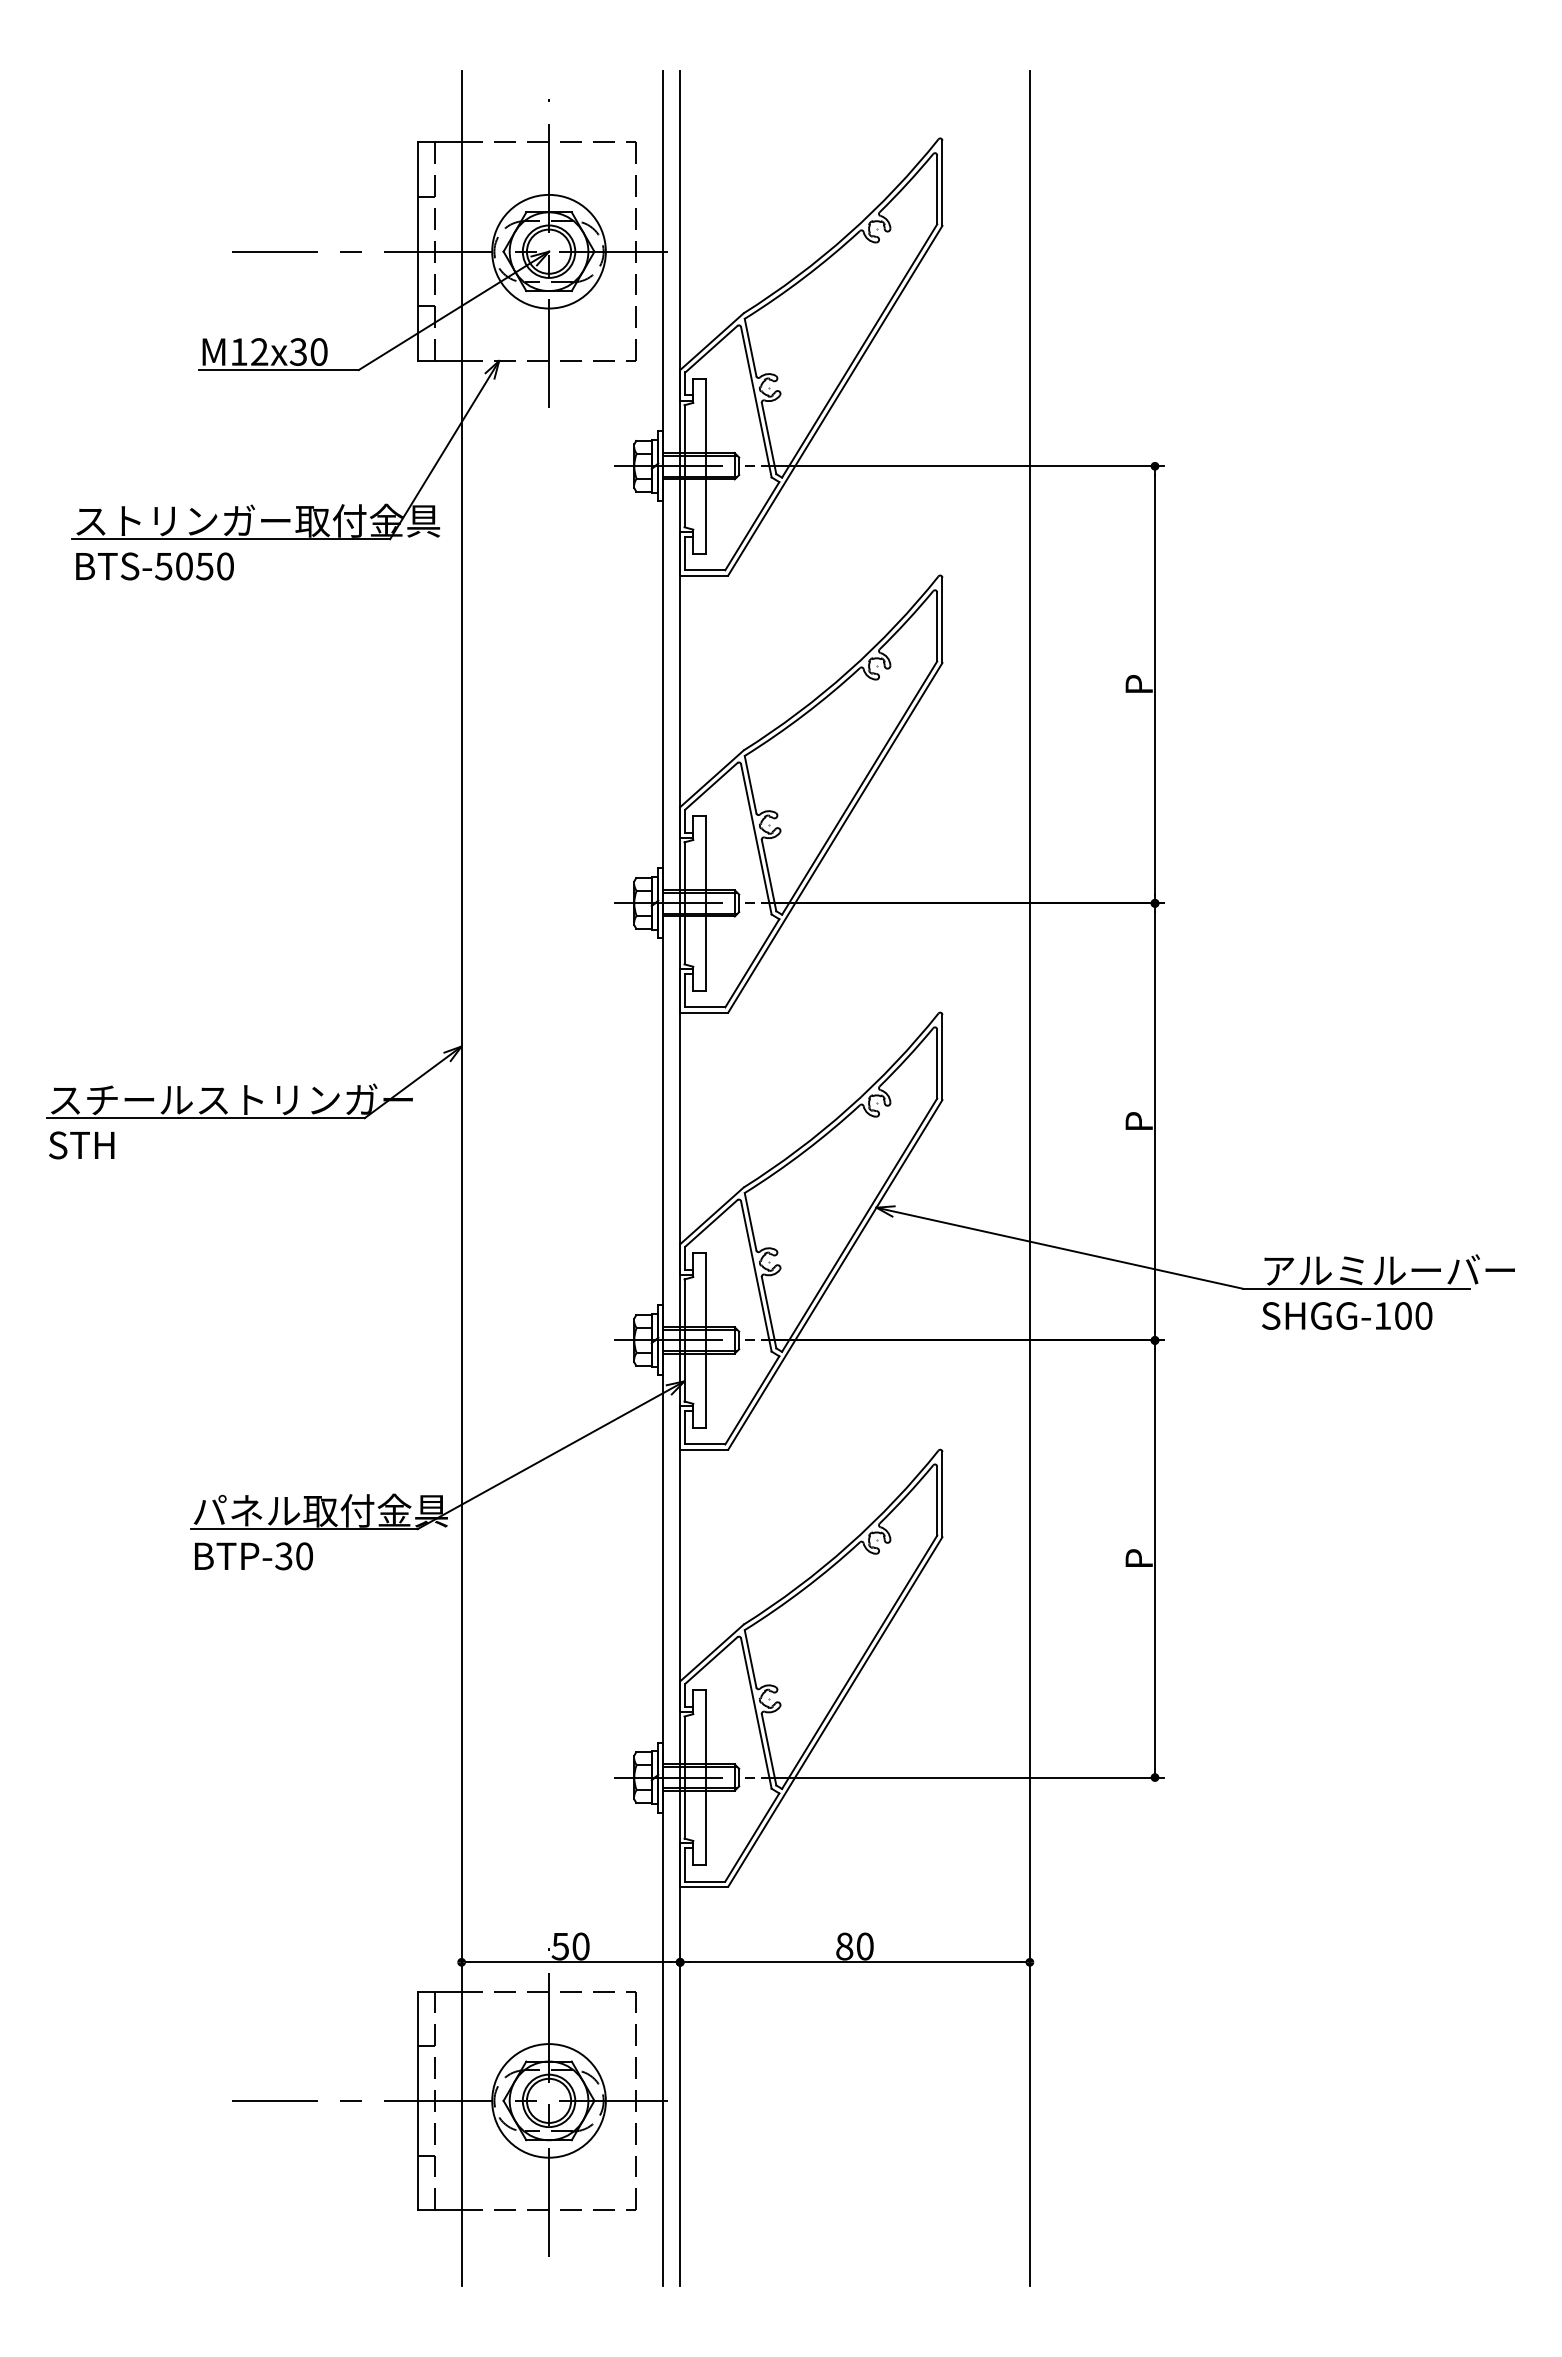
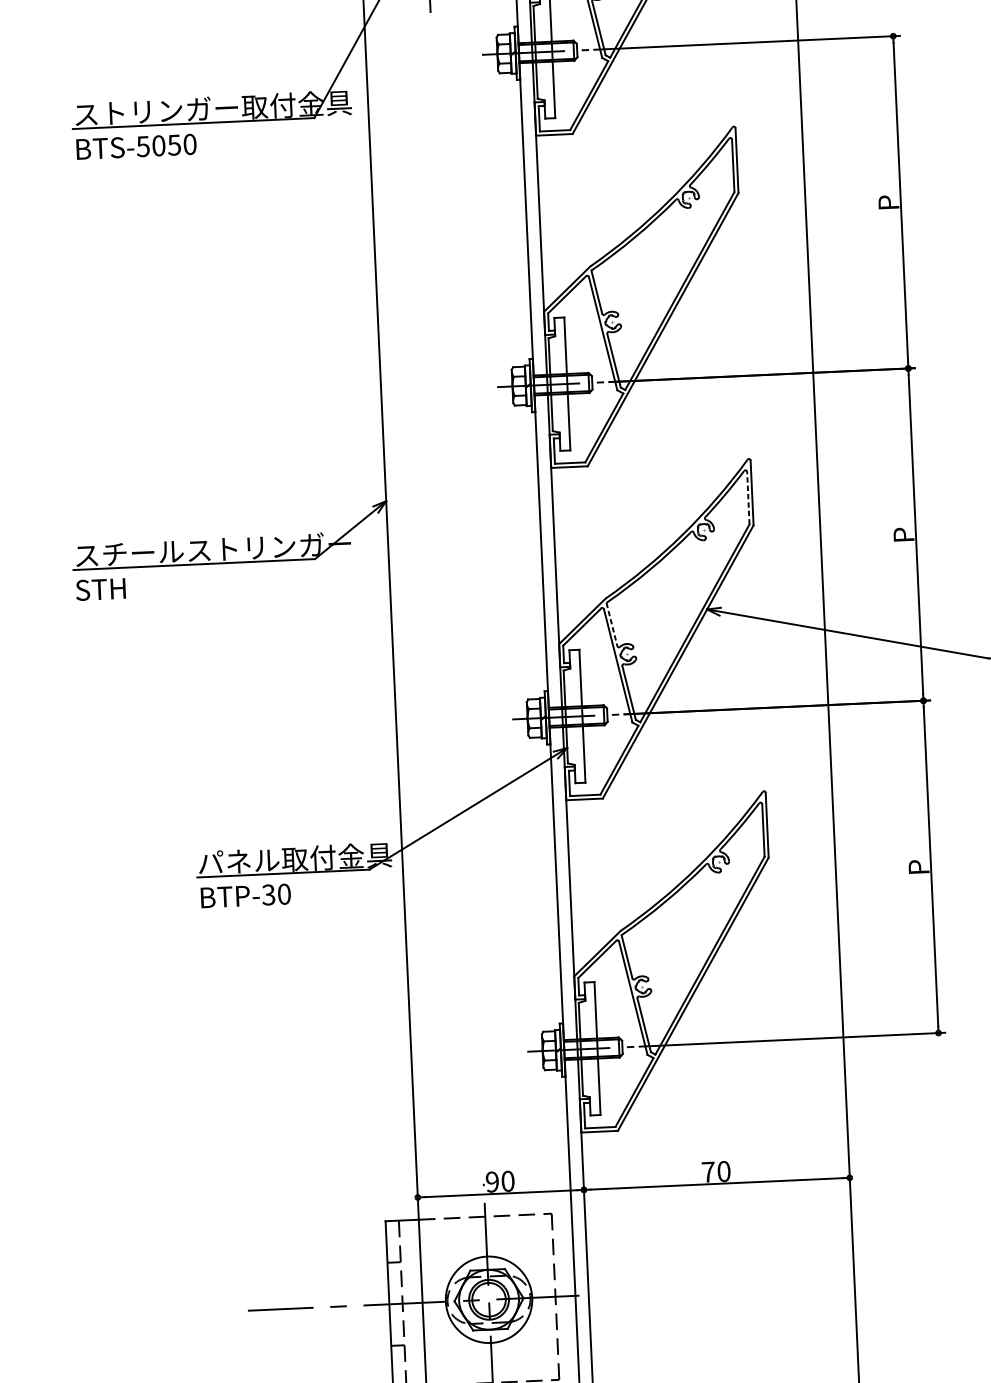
line: (937, 1064) -> (748, 498), solid -> dashed
line: (750, 1222) -> (611, 625), solid -> dashed
text: (559, 1946) -> (491, 1182), 50 -> 90
text: (844, 1946) -> (708, 1172), 80 -> 70

